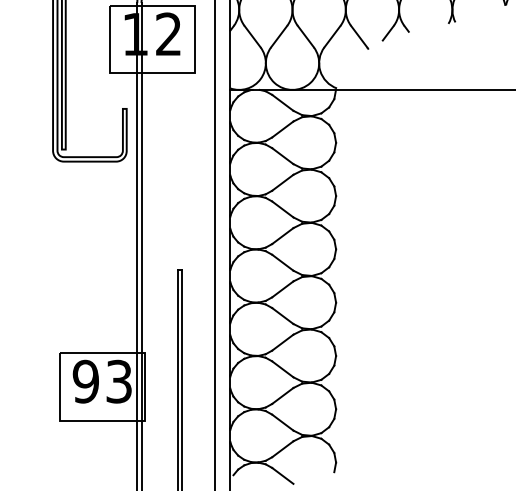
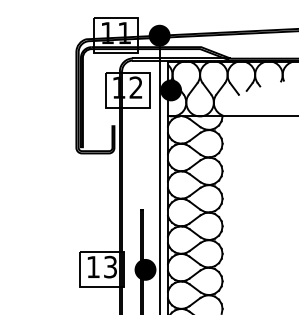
fill: (237, 39) -> (171, 90), added
text: (86, 380) -> (93, 266), 93 -> 13
fill: (186, 386) -> (145, 269), added

